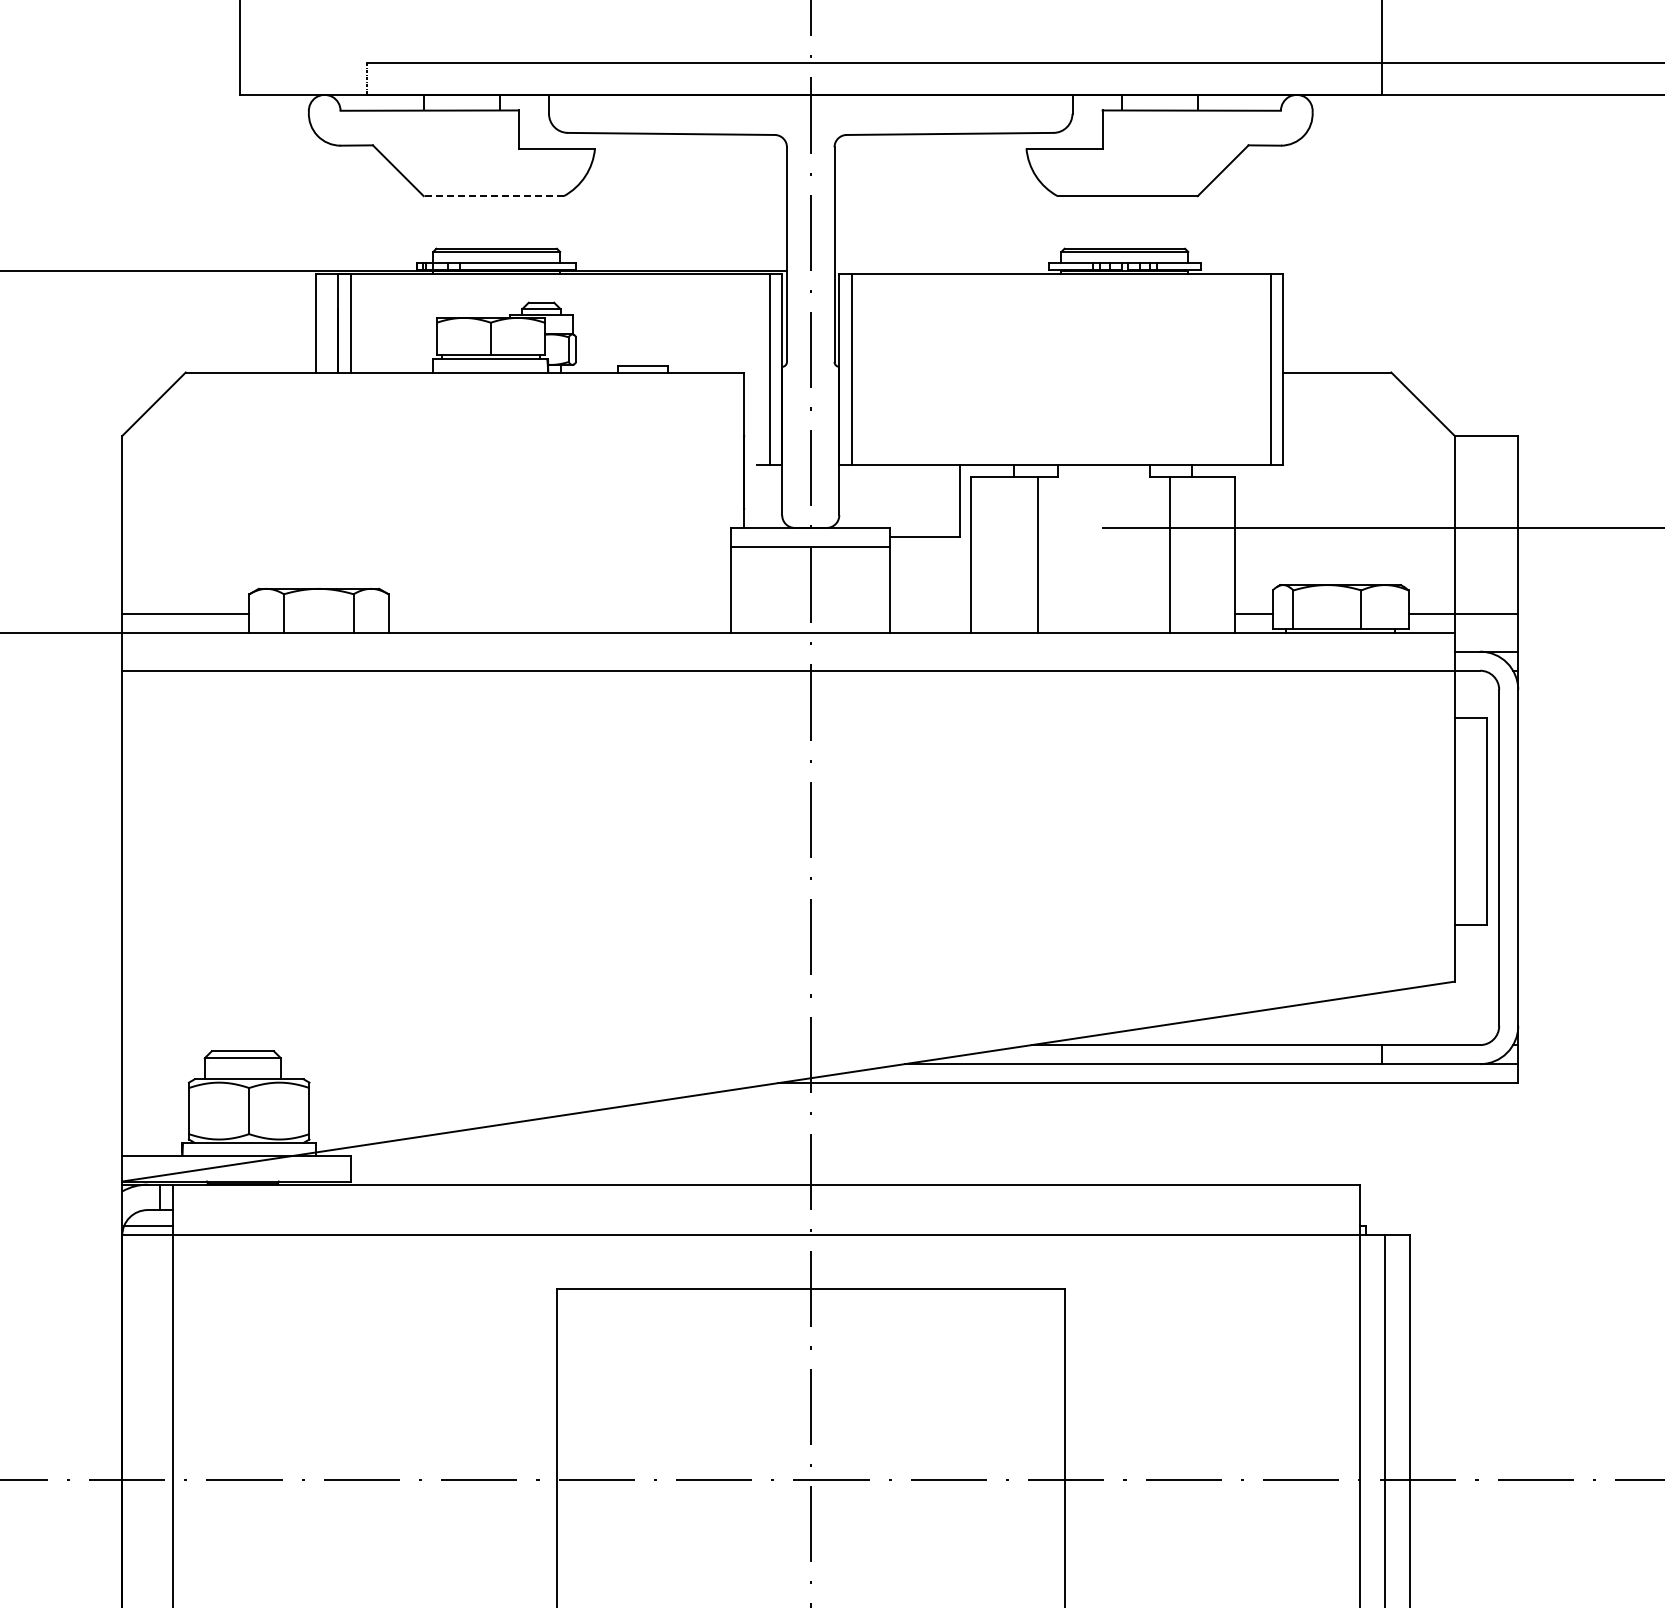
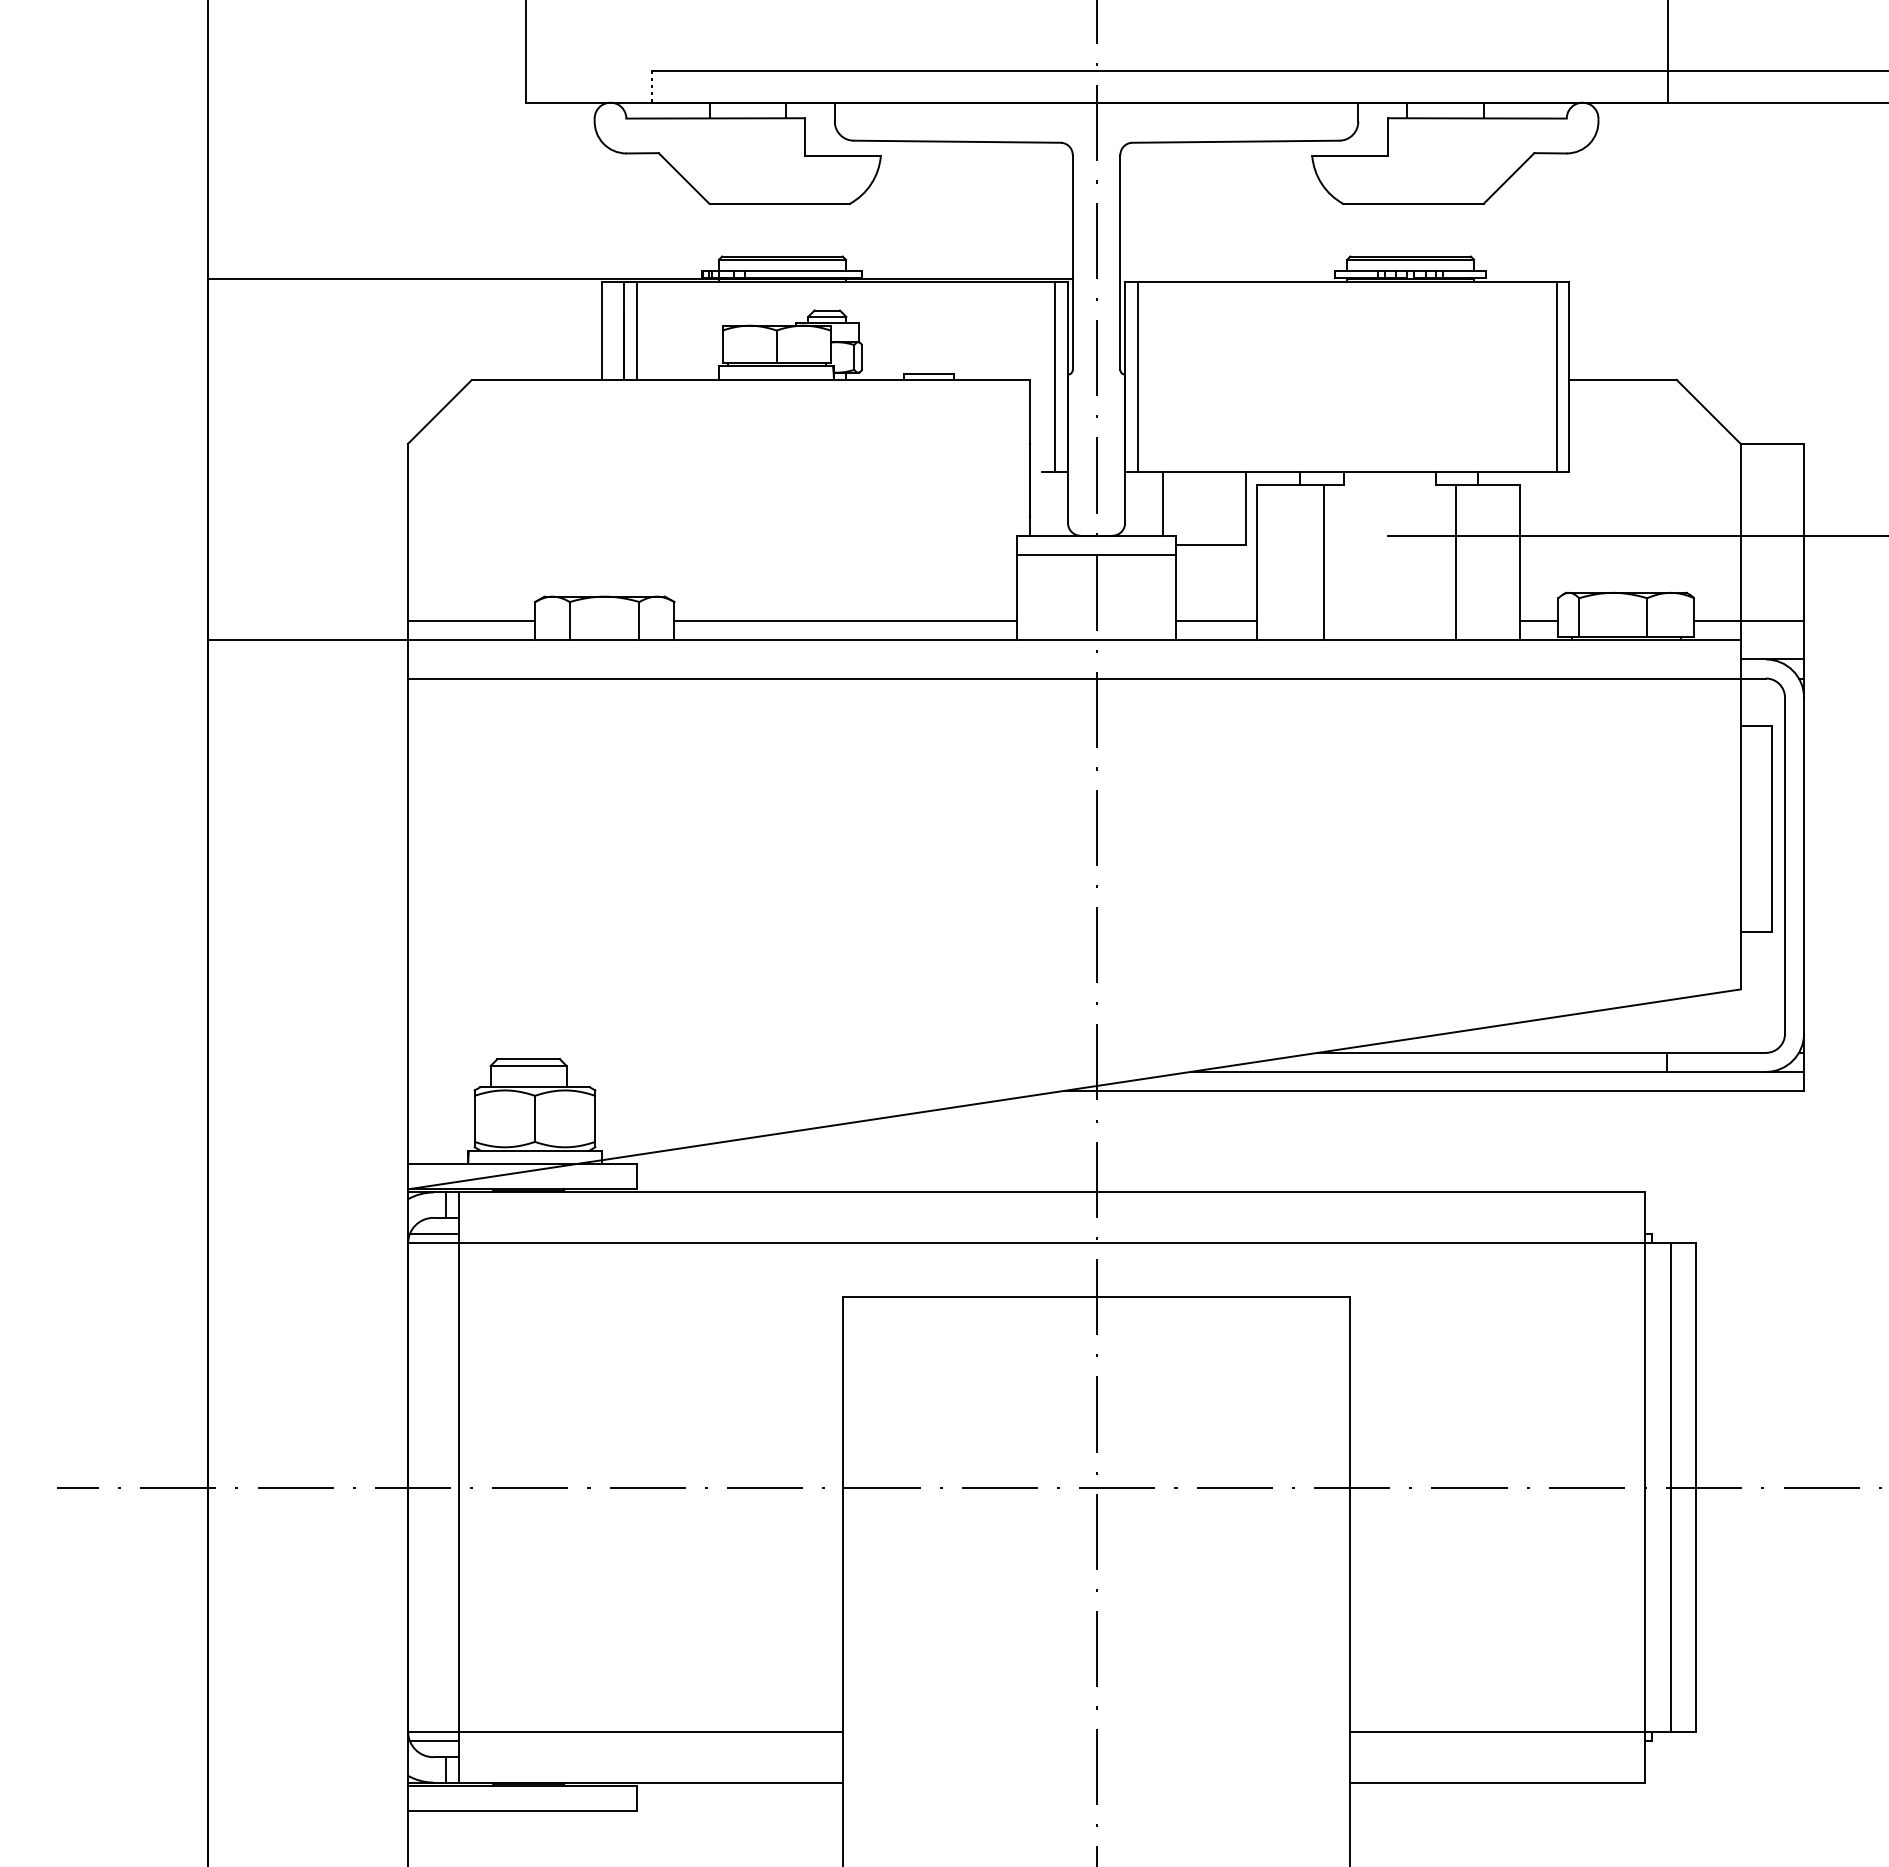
line: (493, 195) -> (779, 203), dashed -> solid
line: (877, 495) -> (1163, 503), added
line: (559, 613) -> (845, 621), added
line: (929, 613) -> (1215, 621), added

